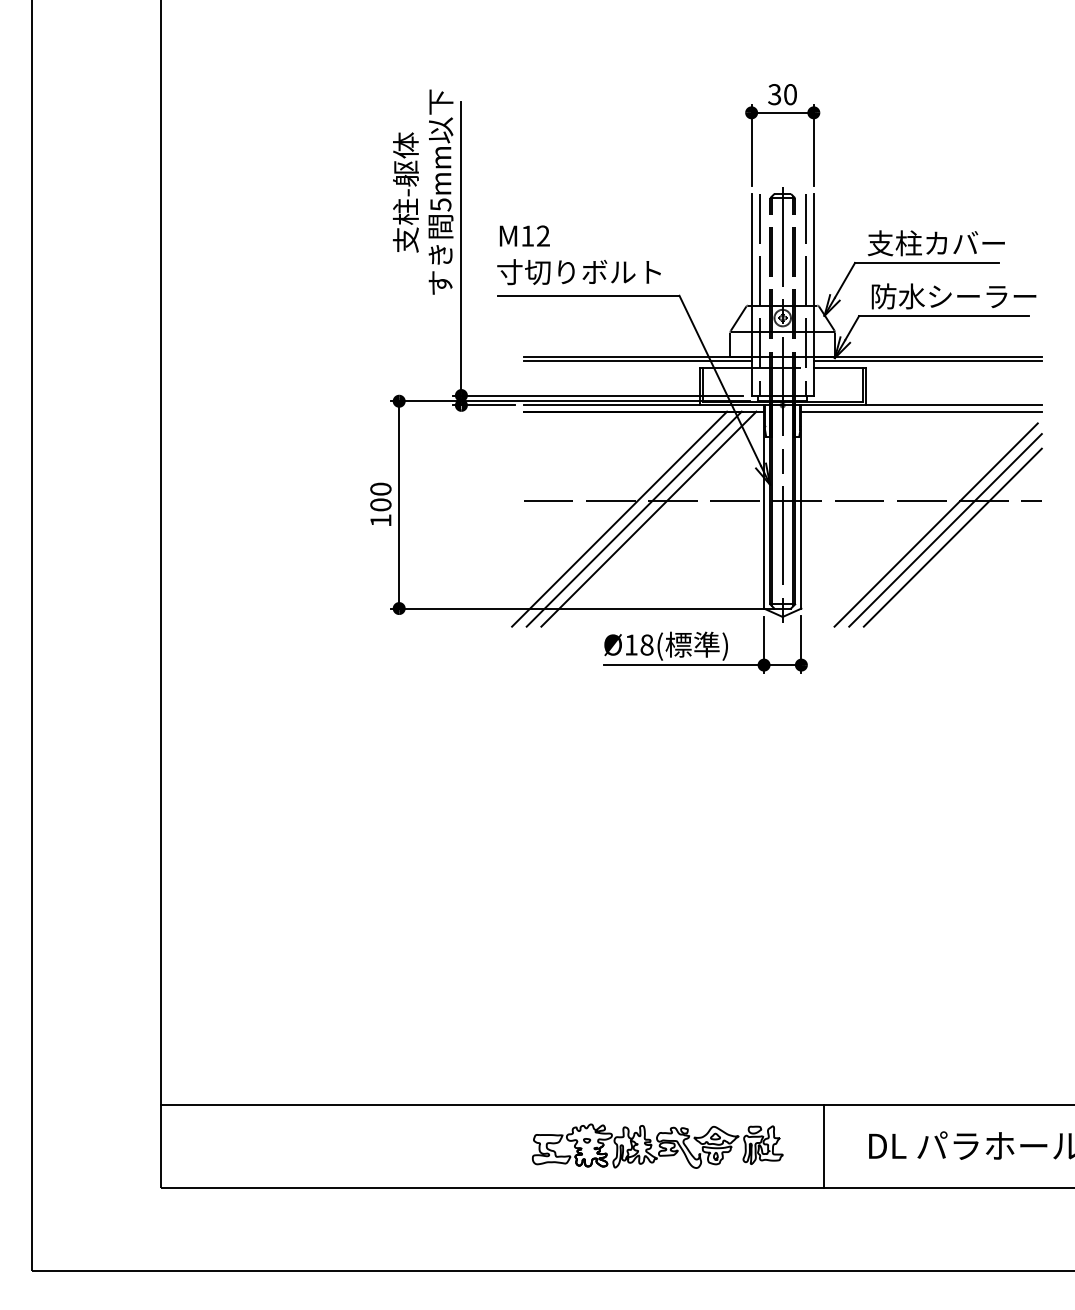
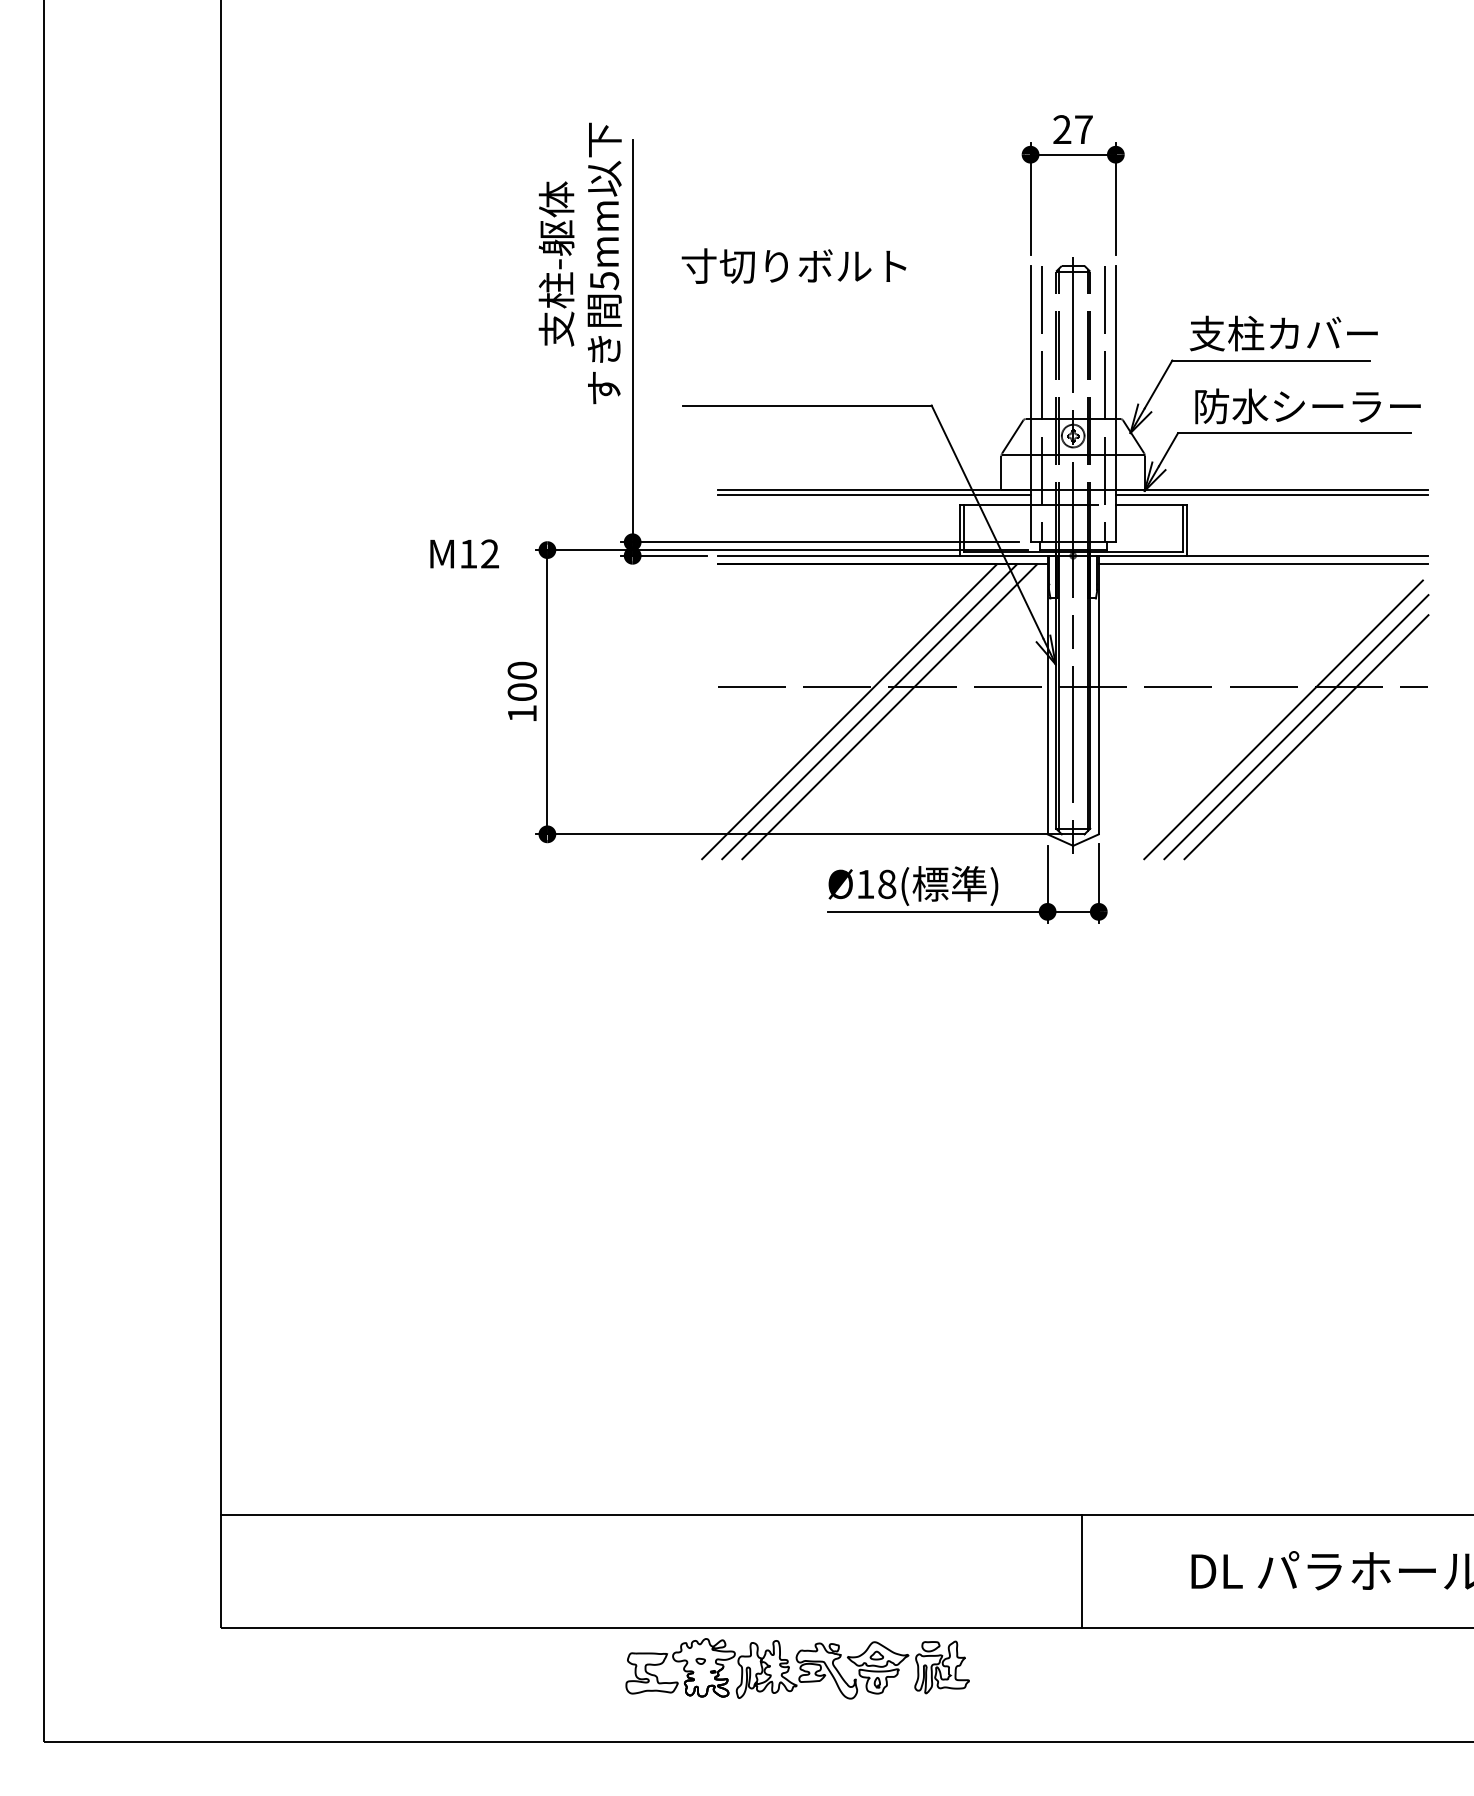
text: (782, 94) -> (1072, 129), 30 -> 27
text: (524, 235) -> (464, 553), moved
text: (578, 272) -> (793, 266), moved
part: (657, 1145) -> (797, 1667), moved
line: (824, 1145) -> (1082, 1570), moved

